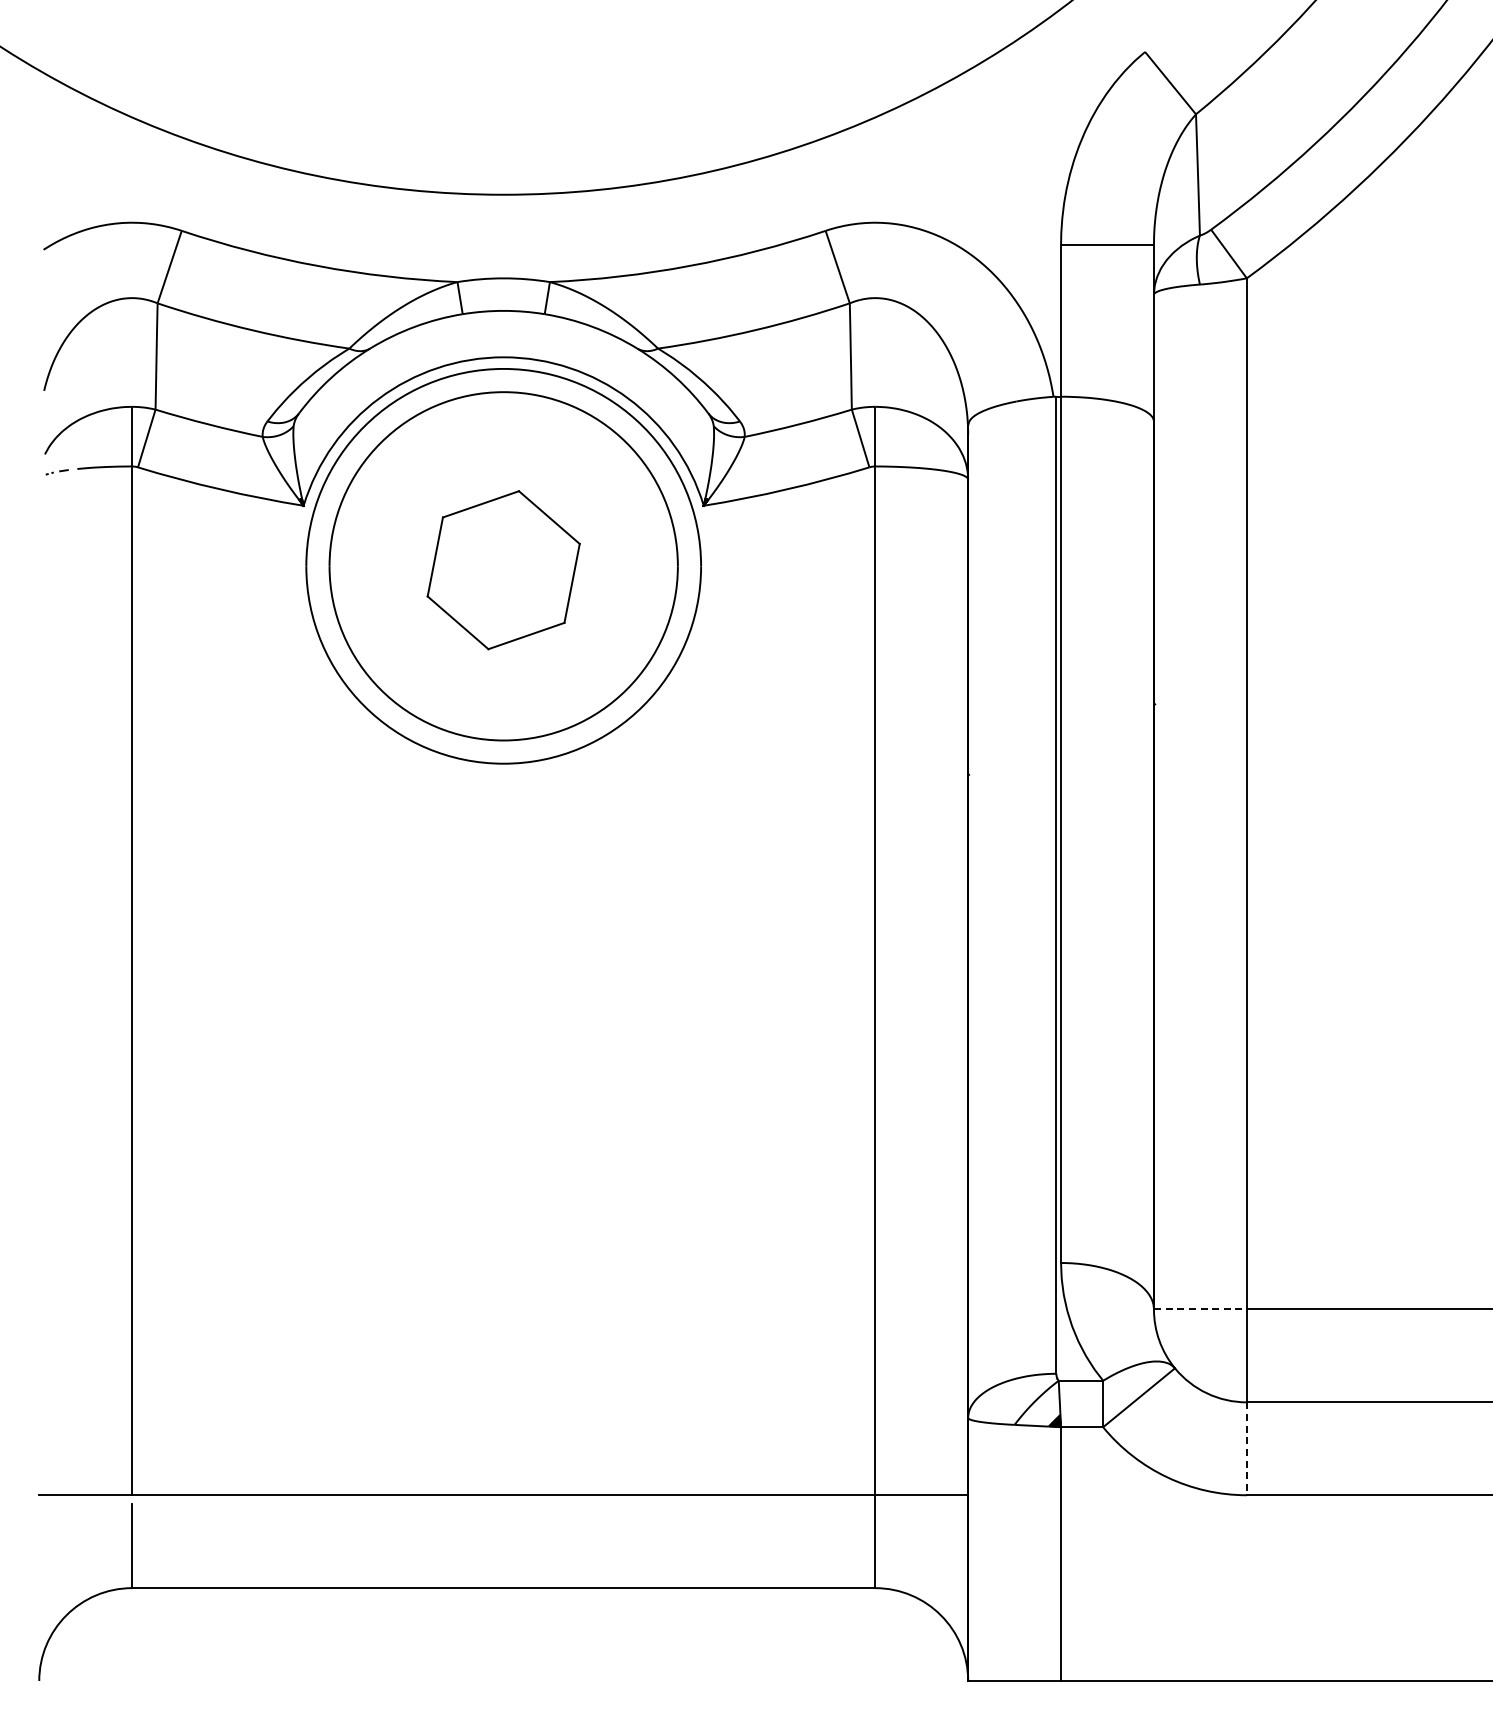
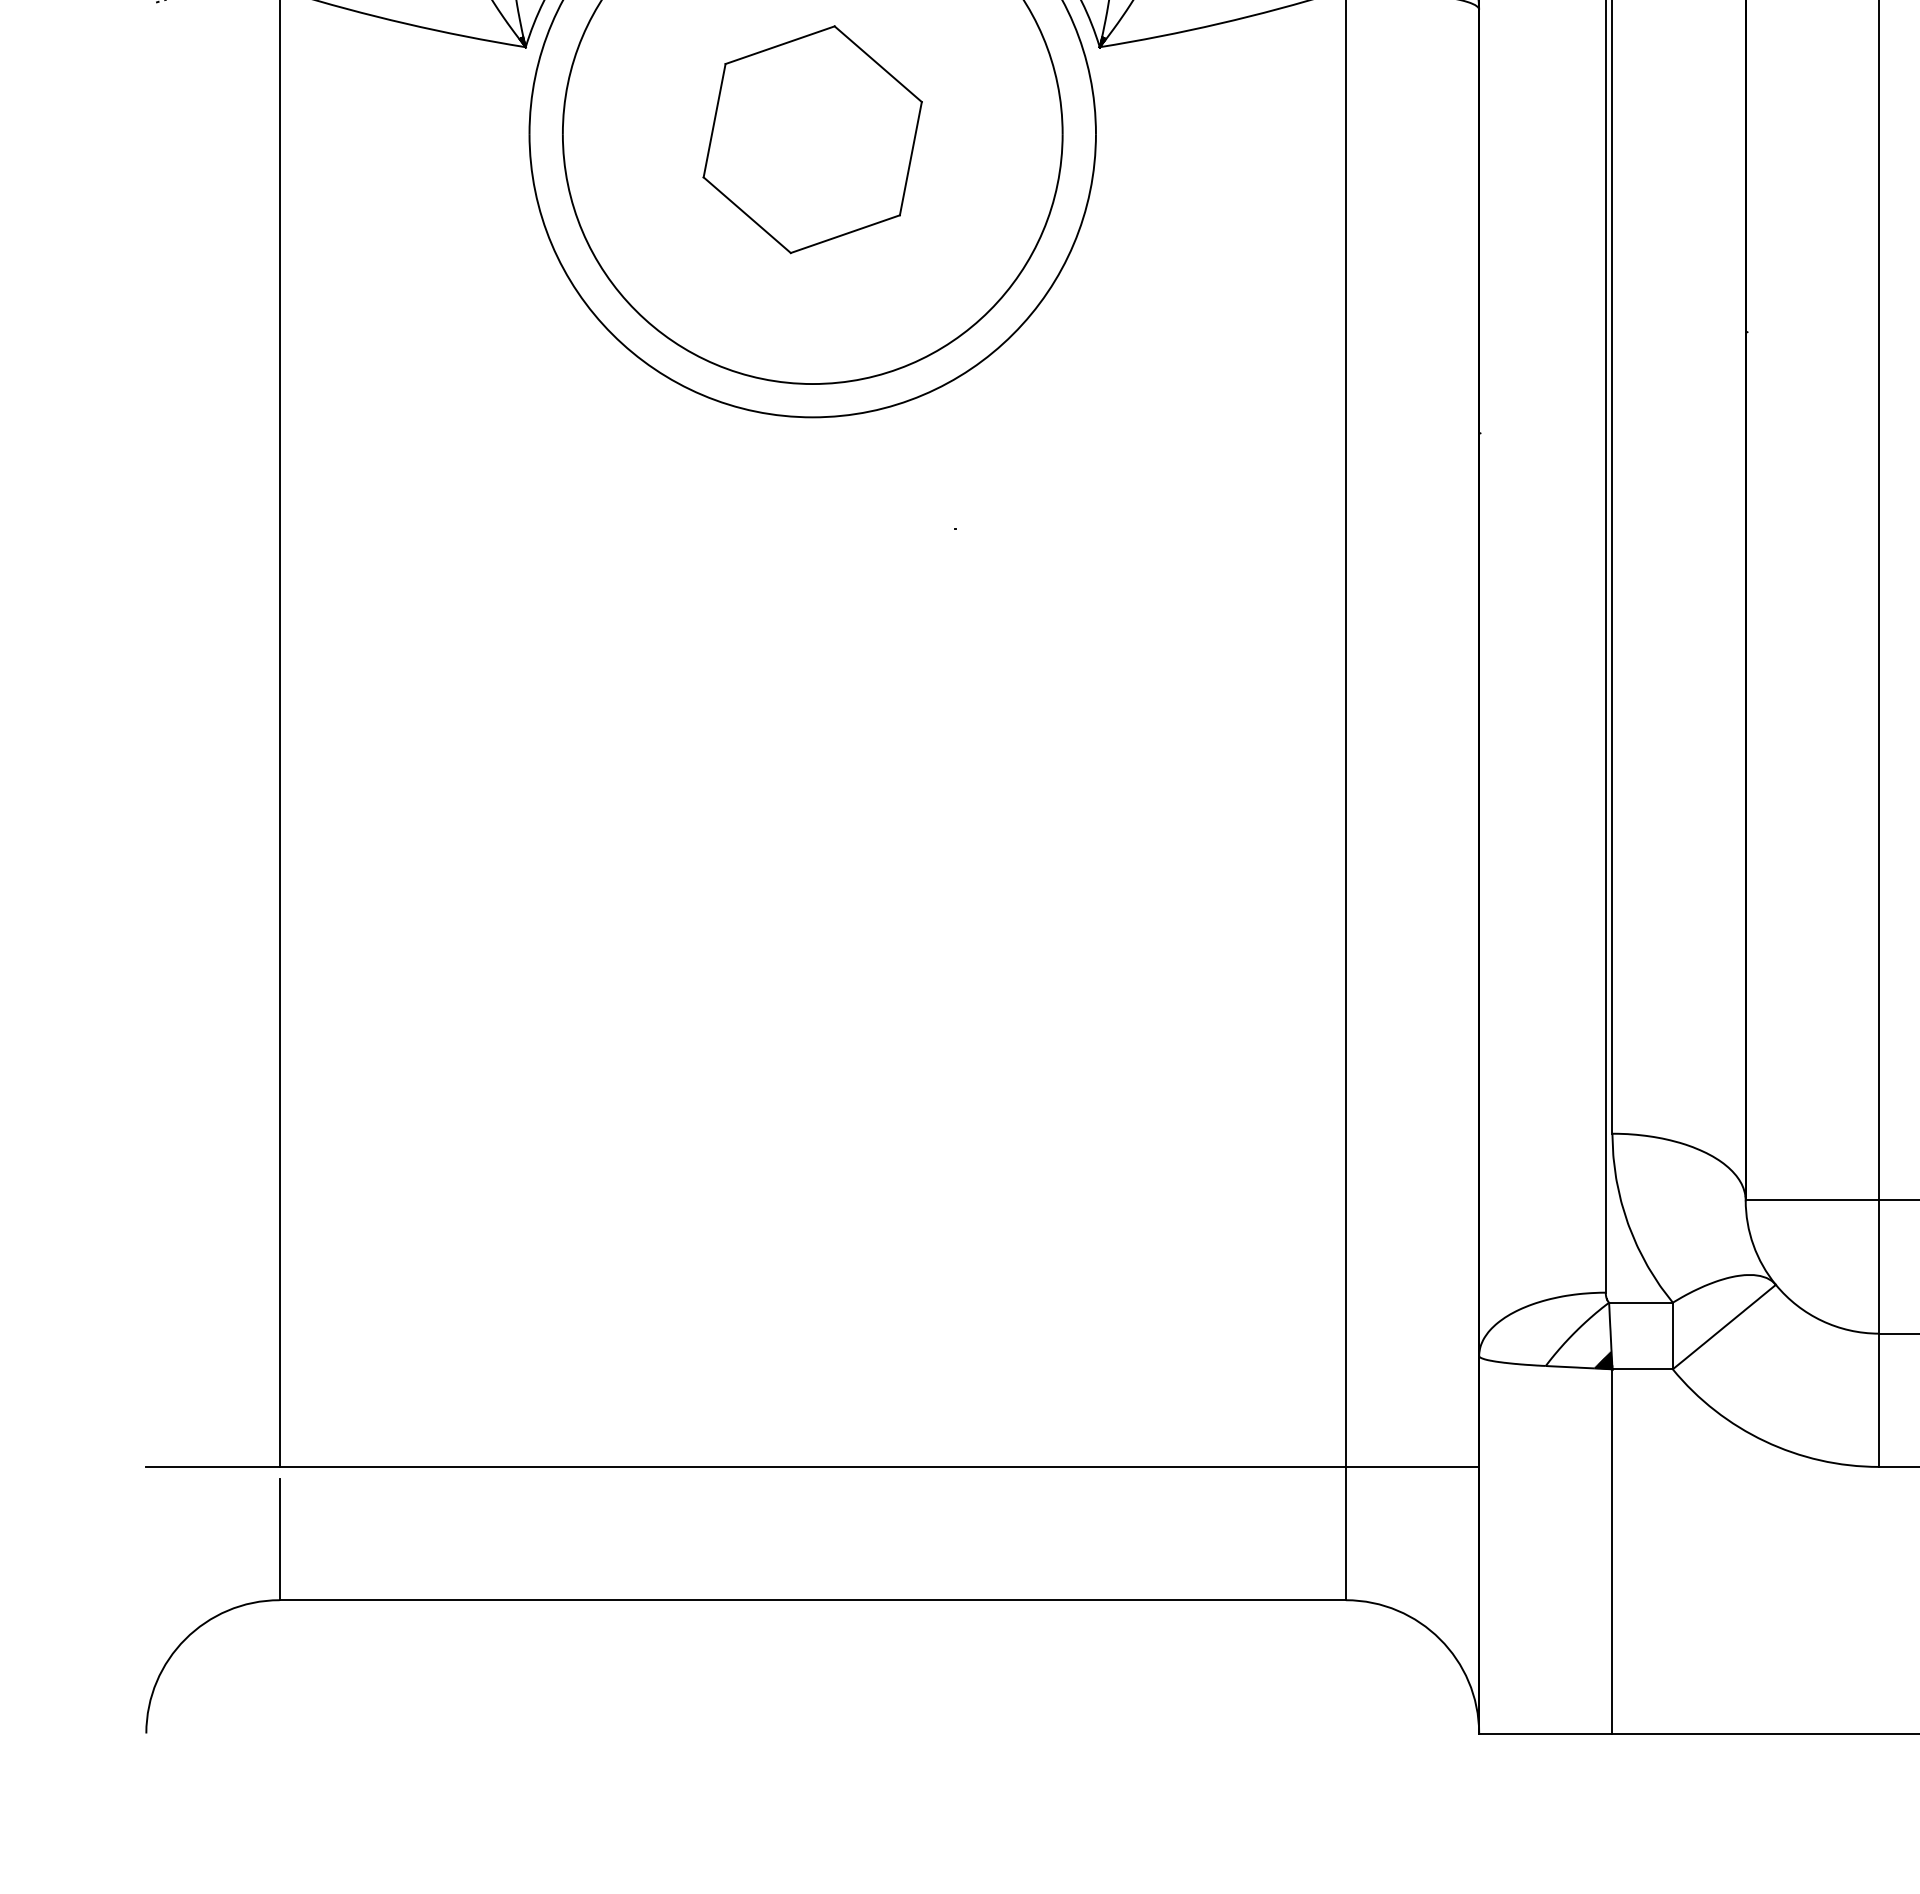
line: (1200, 1309) -> (1812, 1200), dashed -> solid
line: (1246, 1449) -> (1878, 1401), dashed -> solid

